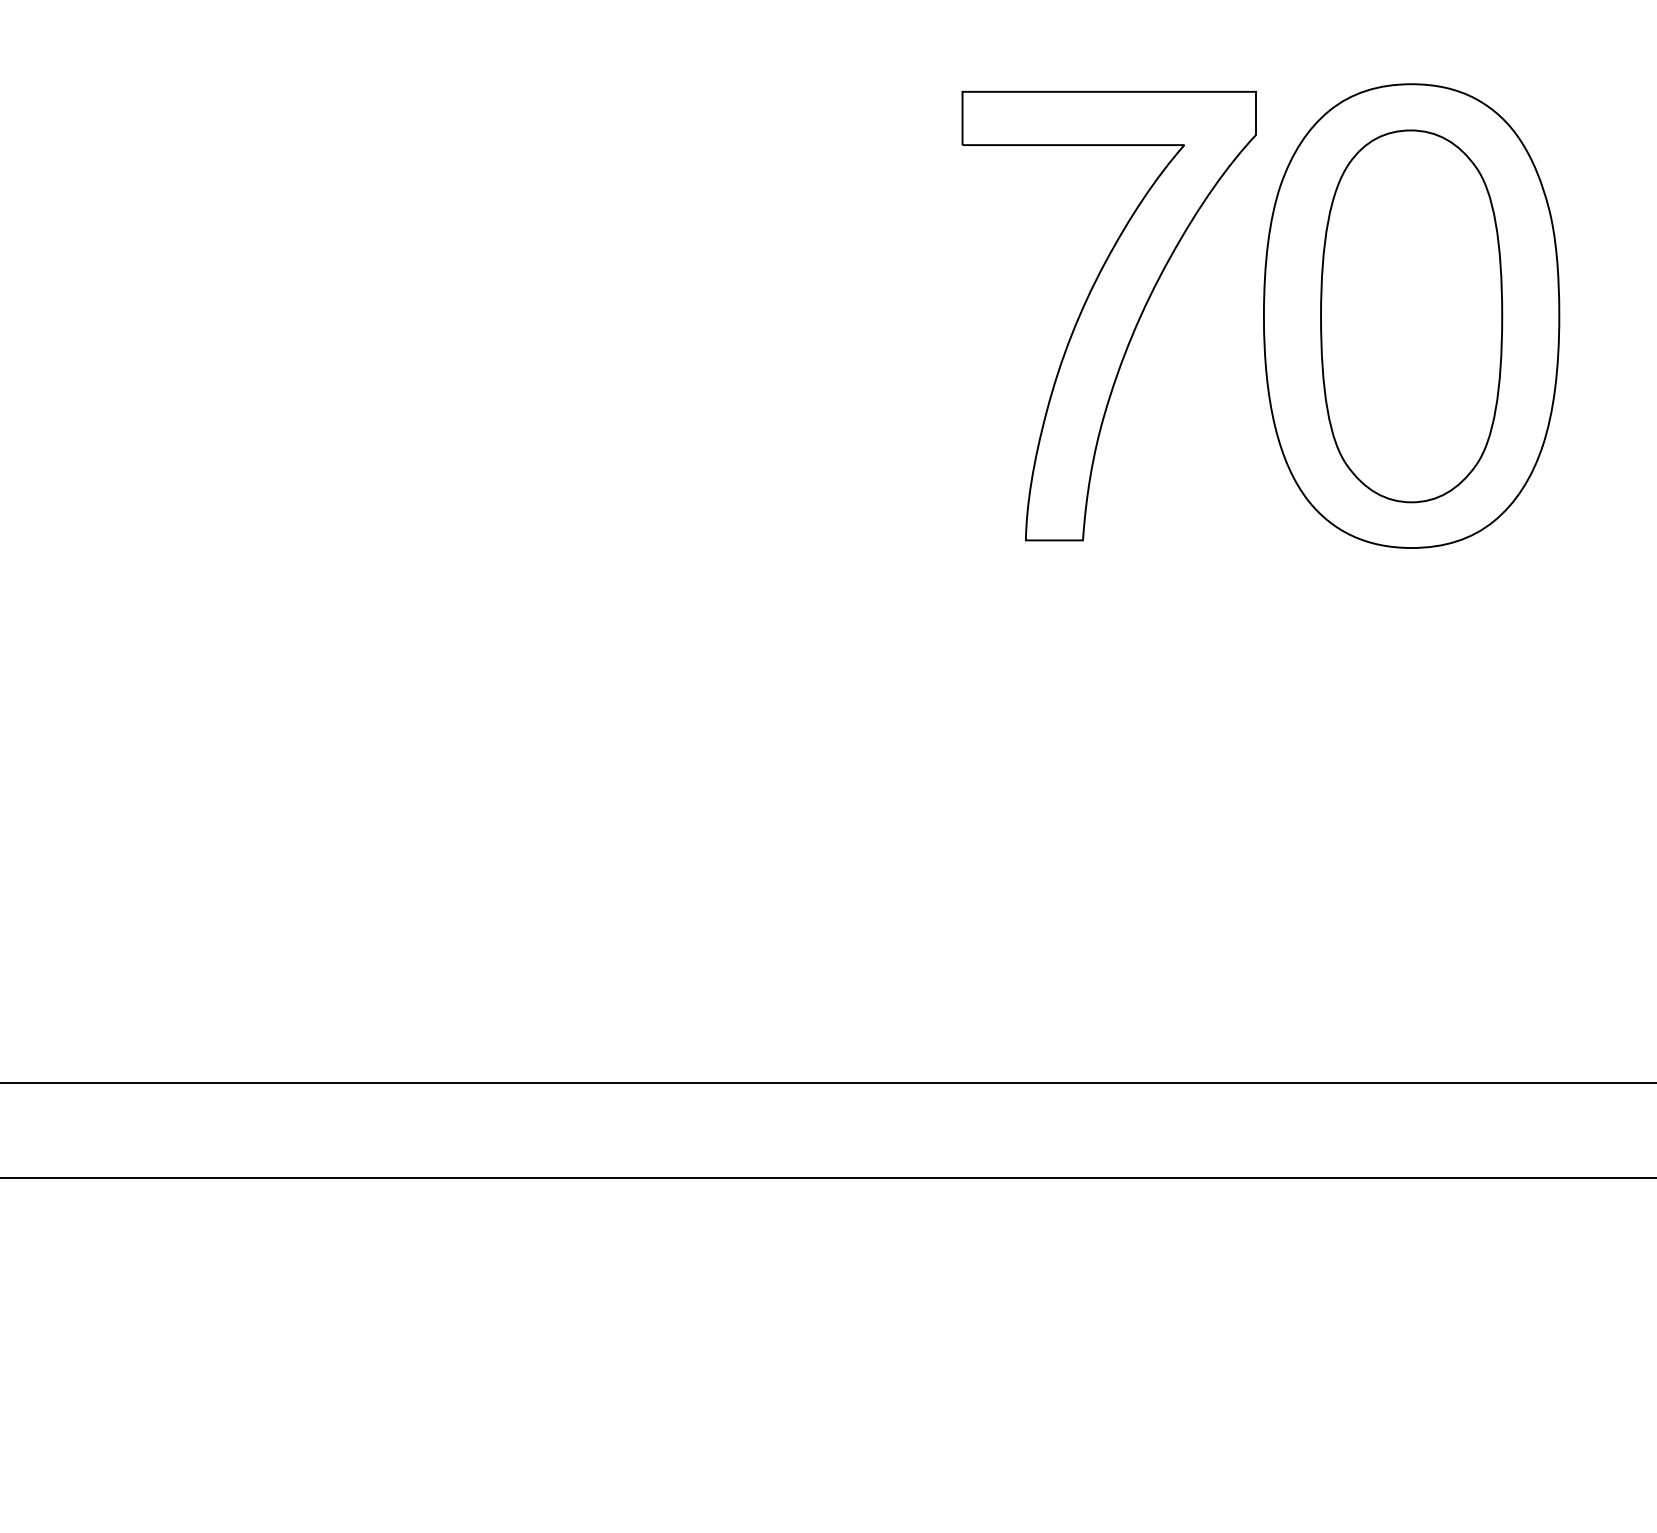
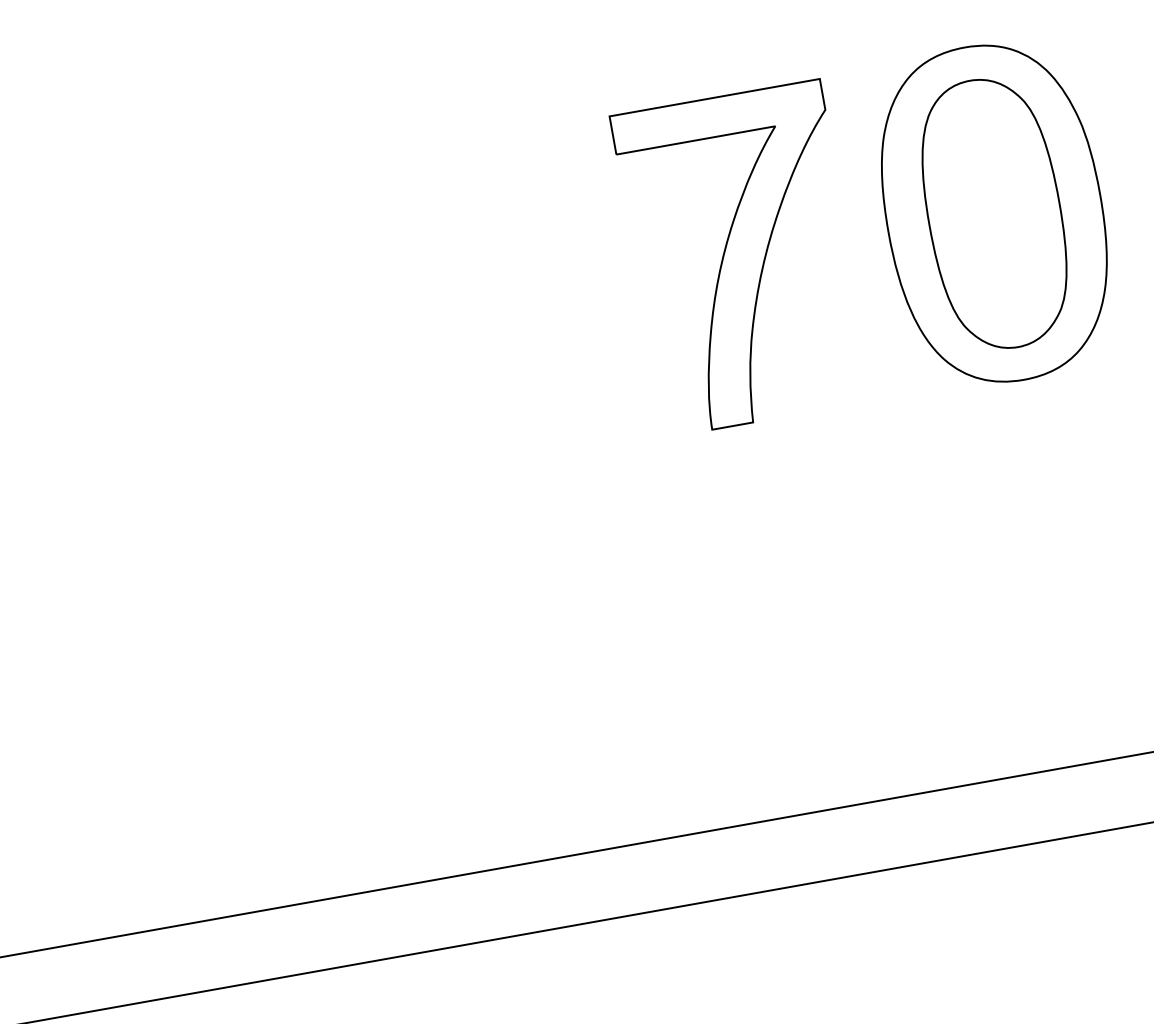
part: (1108, 315) -> (742, 258), moved

